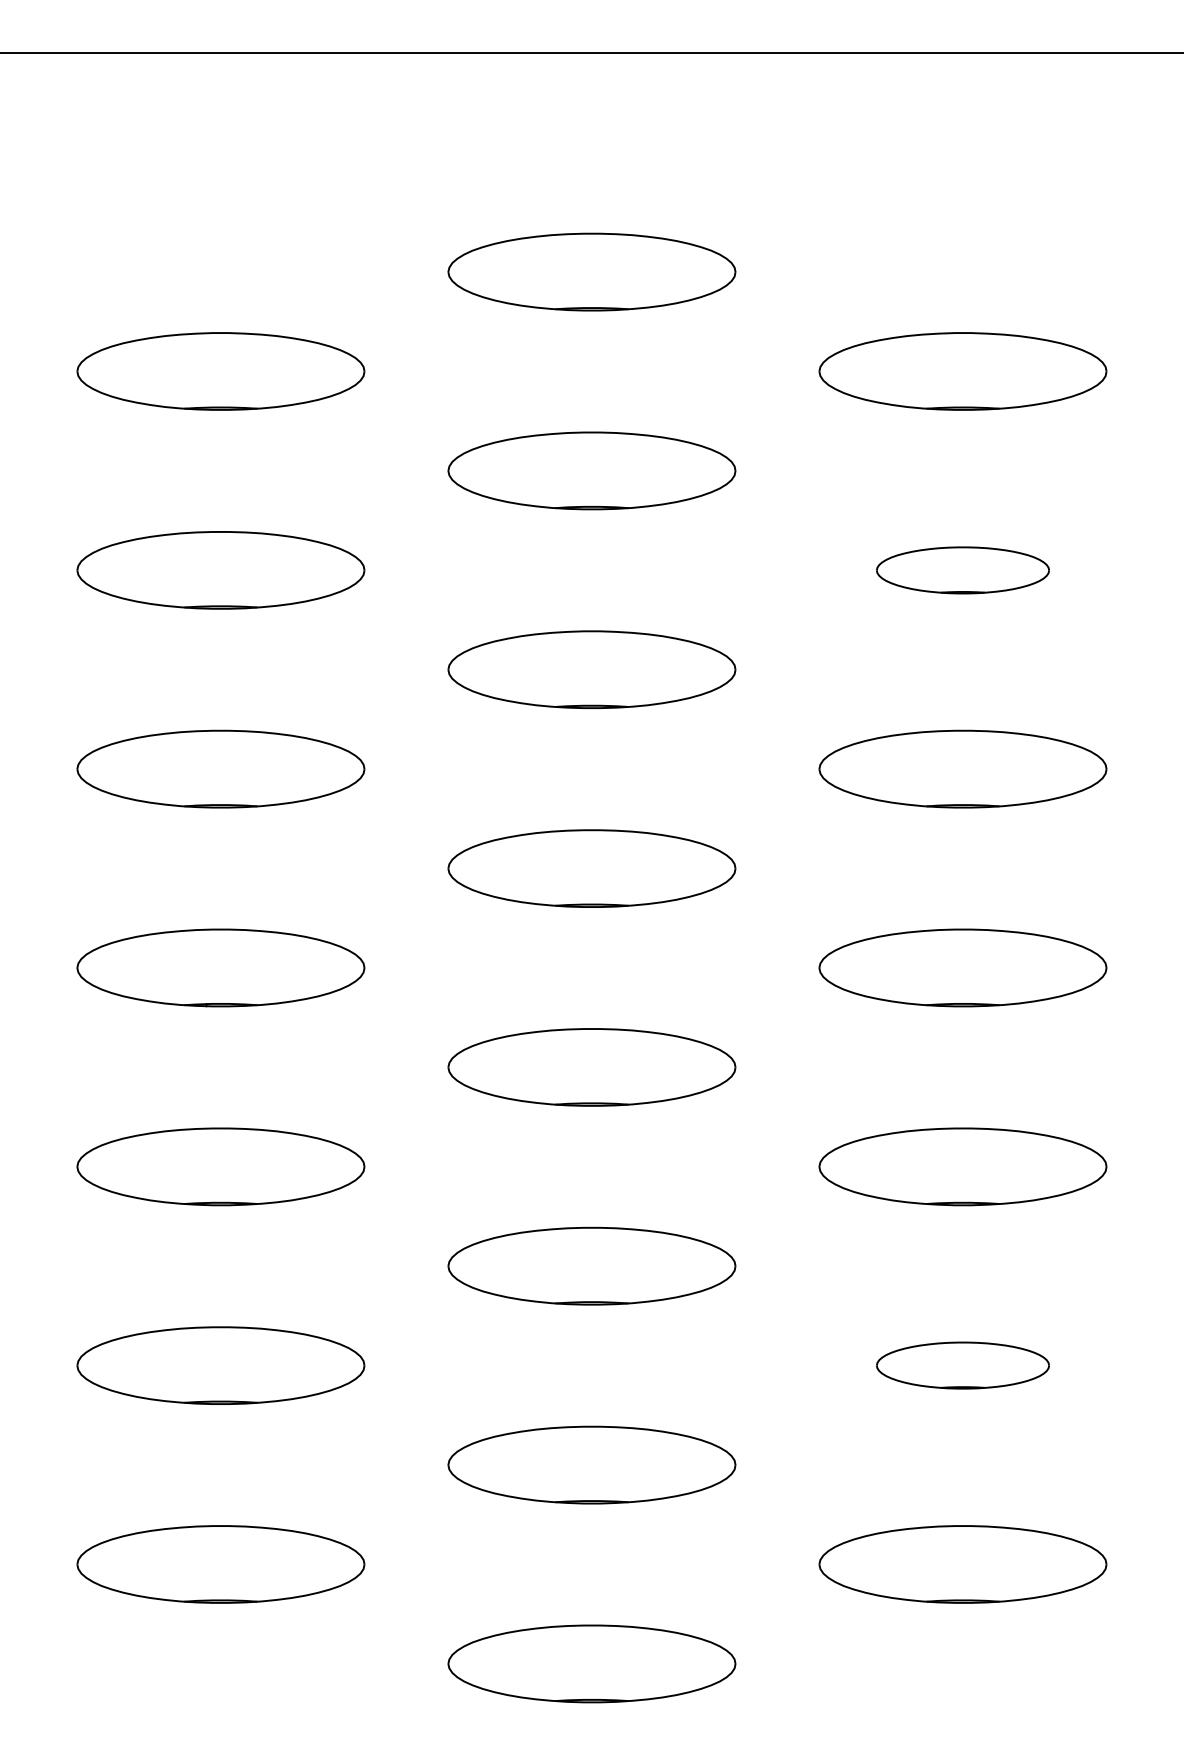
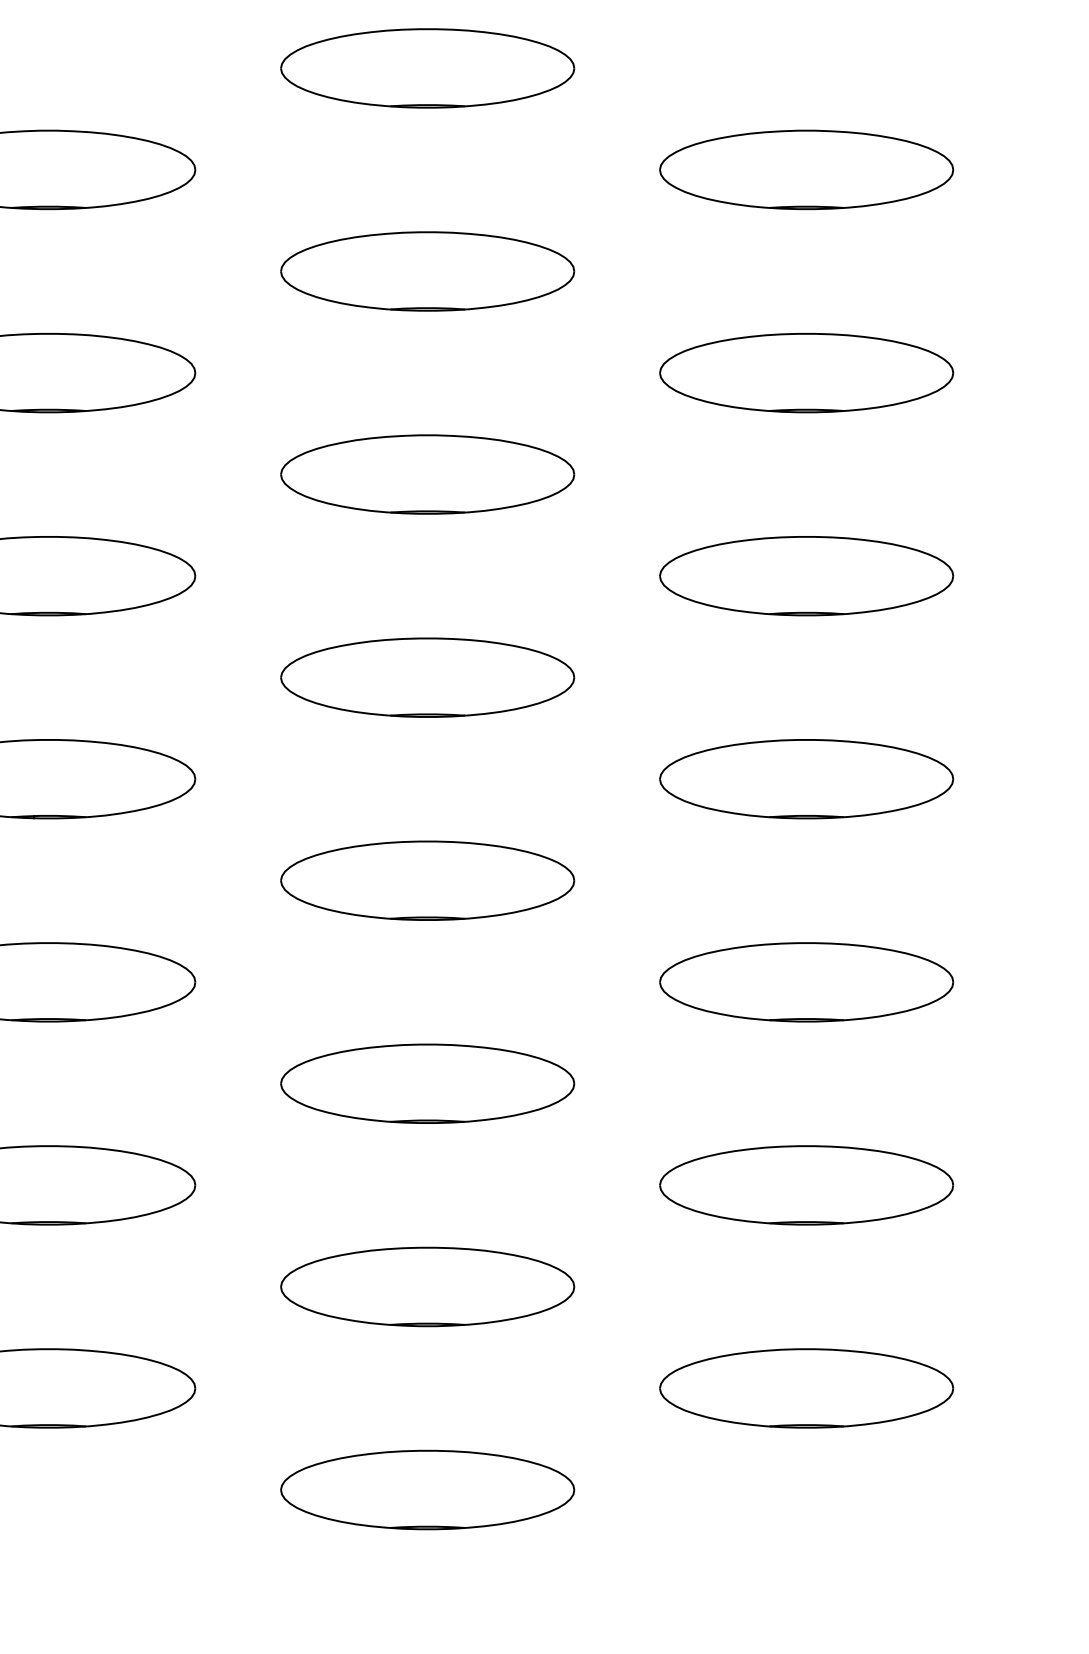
part: (962, 570) -> (806, 373), size x1.67
part: (962, 1365) -> (806, 1185), size x1.67

